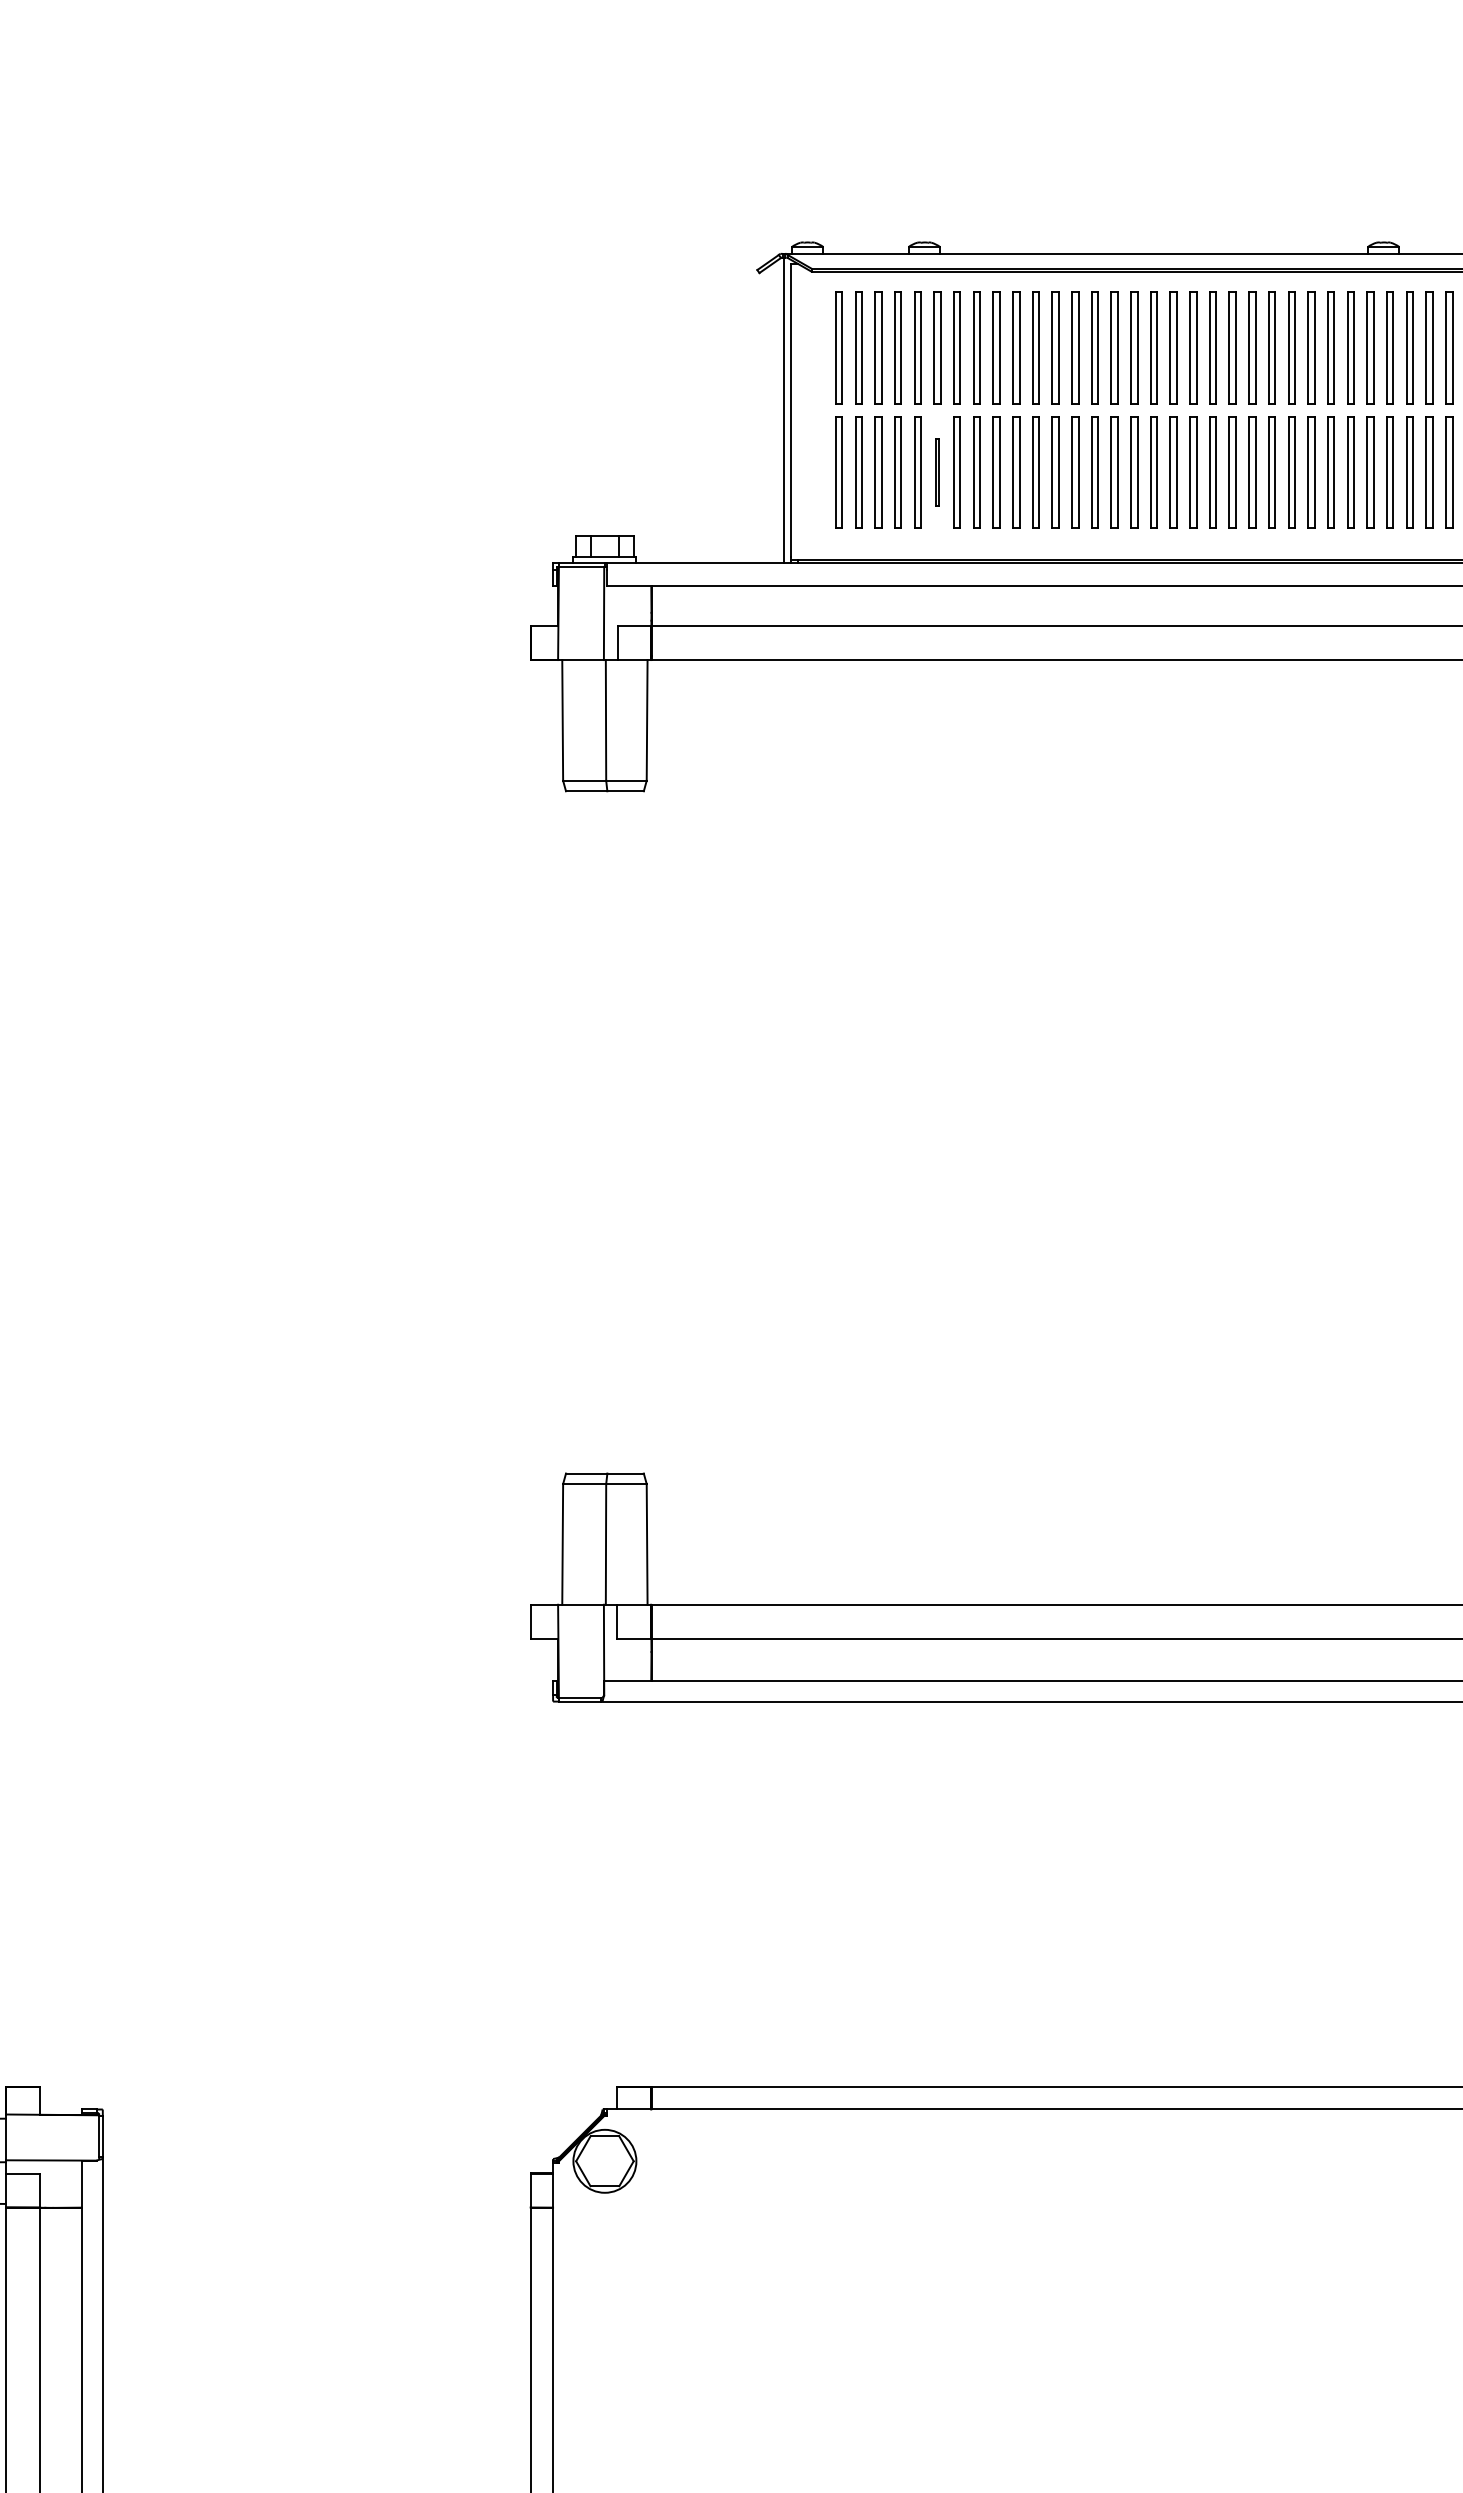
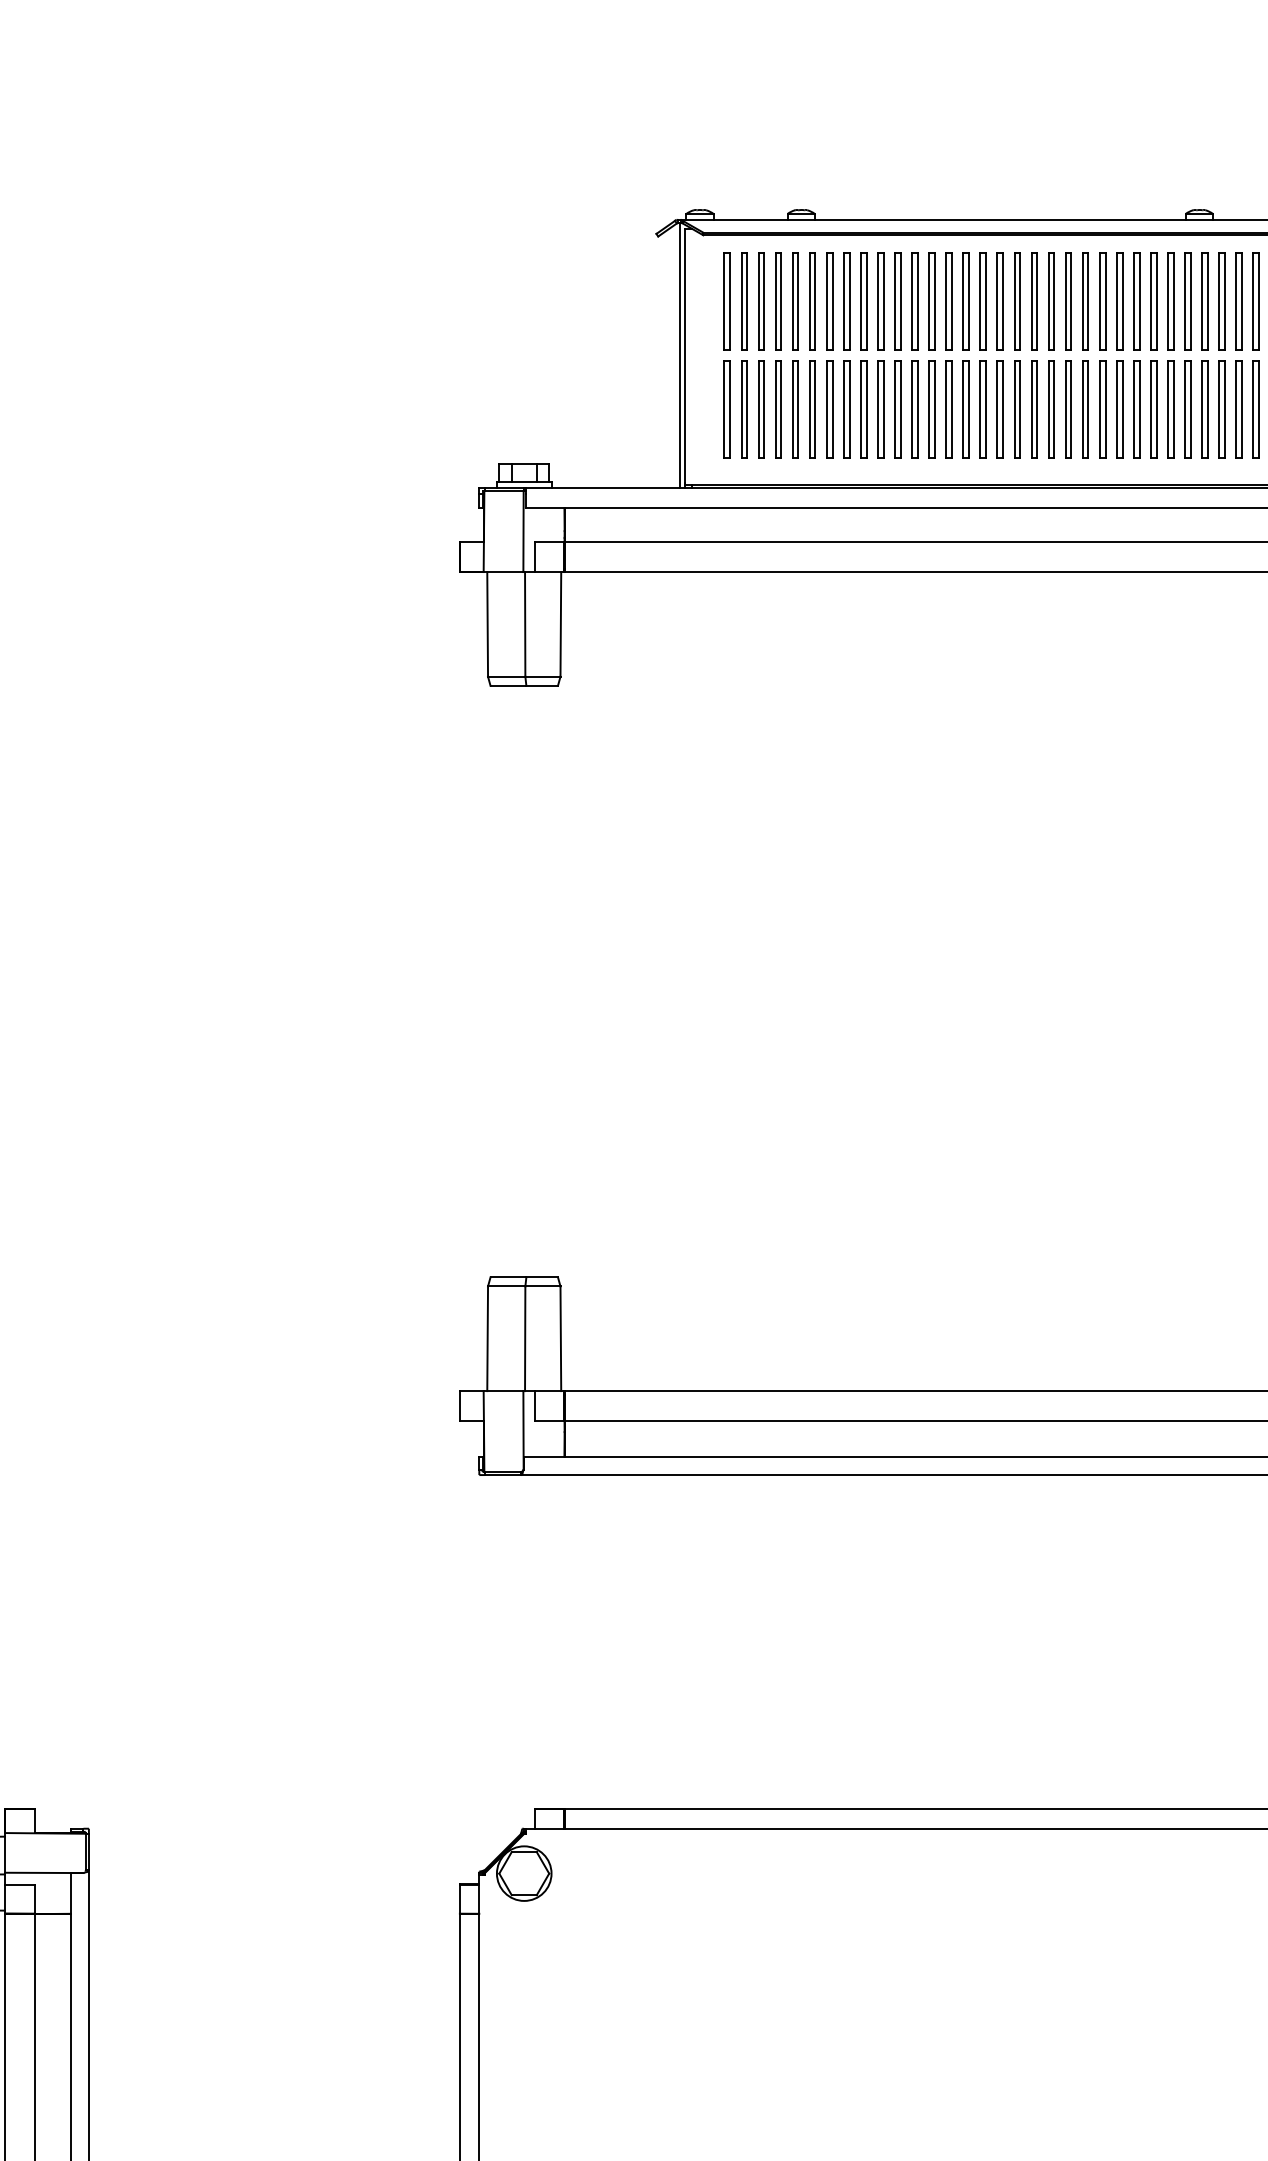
part: (937, 472) -> (812, 409), size x1.67

